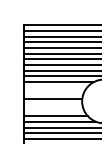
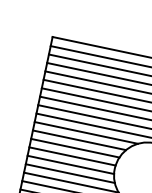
line: (55, 87) -> (79, 139), added
line: (53, 93) -> (74, 148), added
line: (53, 104) -> (71, 164), added
line: (54, 110) -> (70, 173), added

